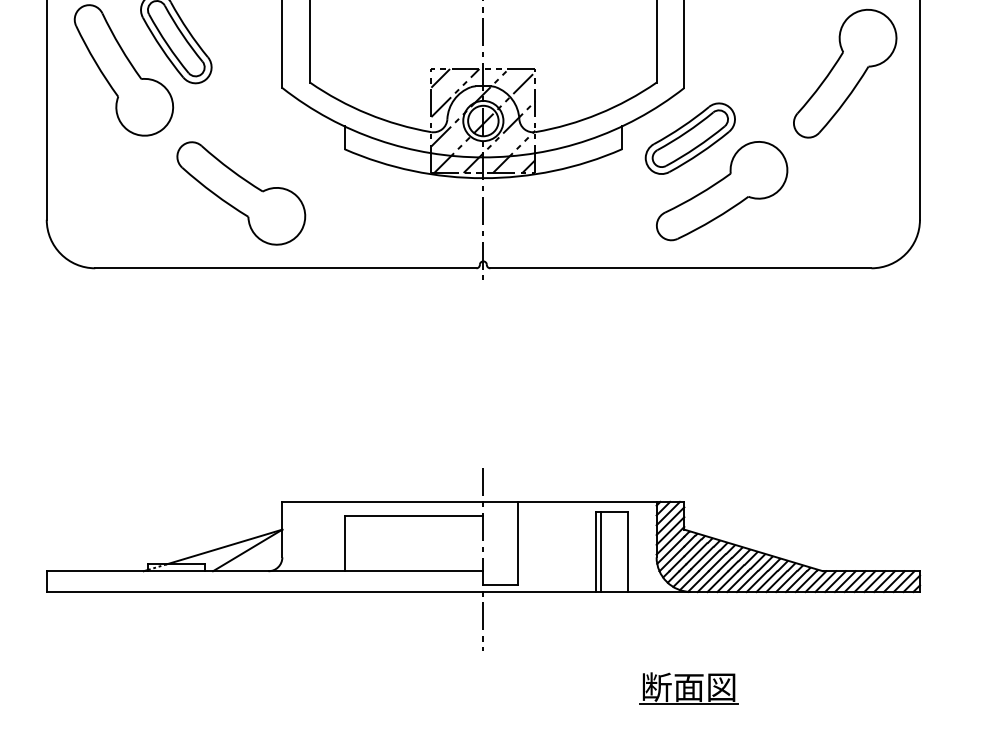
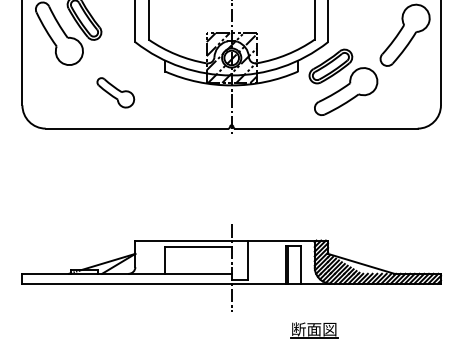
part: (240, 192) -> (115, 92), size x0.6
hatch: (754, 549) -> (361, 263), removed
part: (689, 689) -> (314, 330), moved

